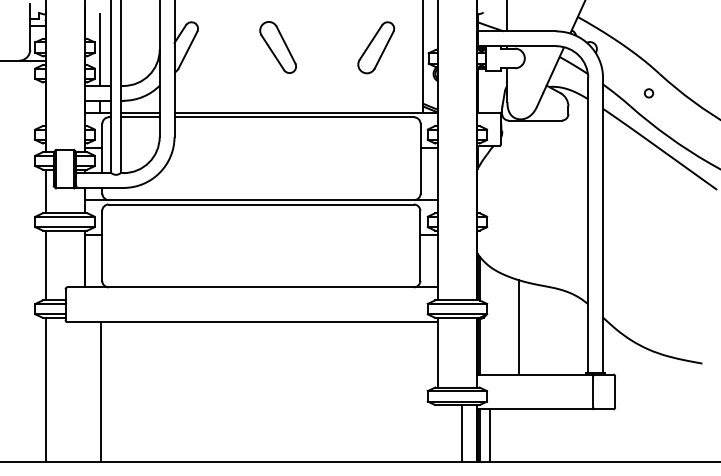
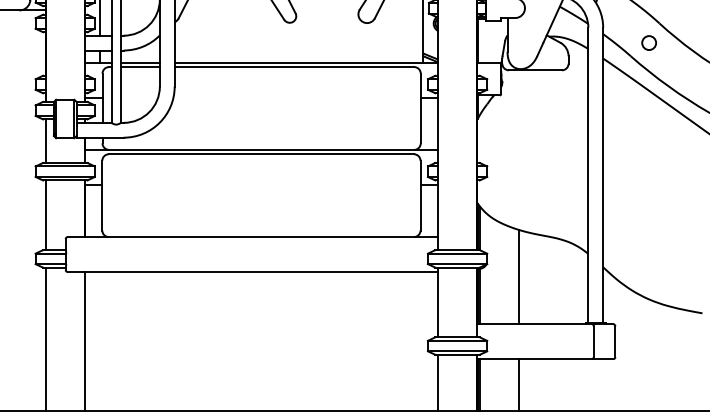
circle: (648, 93) -> (648, 43), size x1.67
line: (100, 391) -> (84, 341), moved
line: (462, 433) -> (438, 383), moved
line: (489, 435) -> (518, 385), moved

